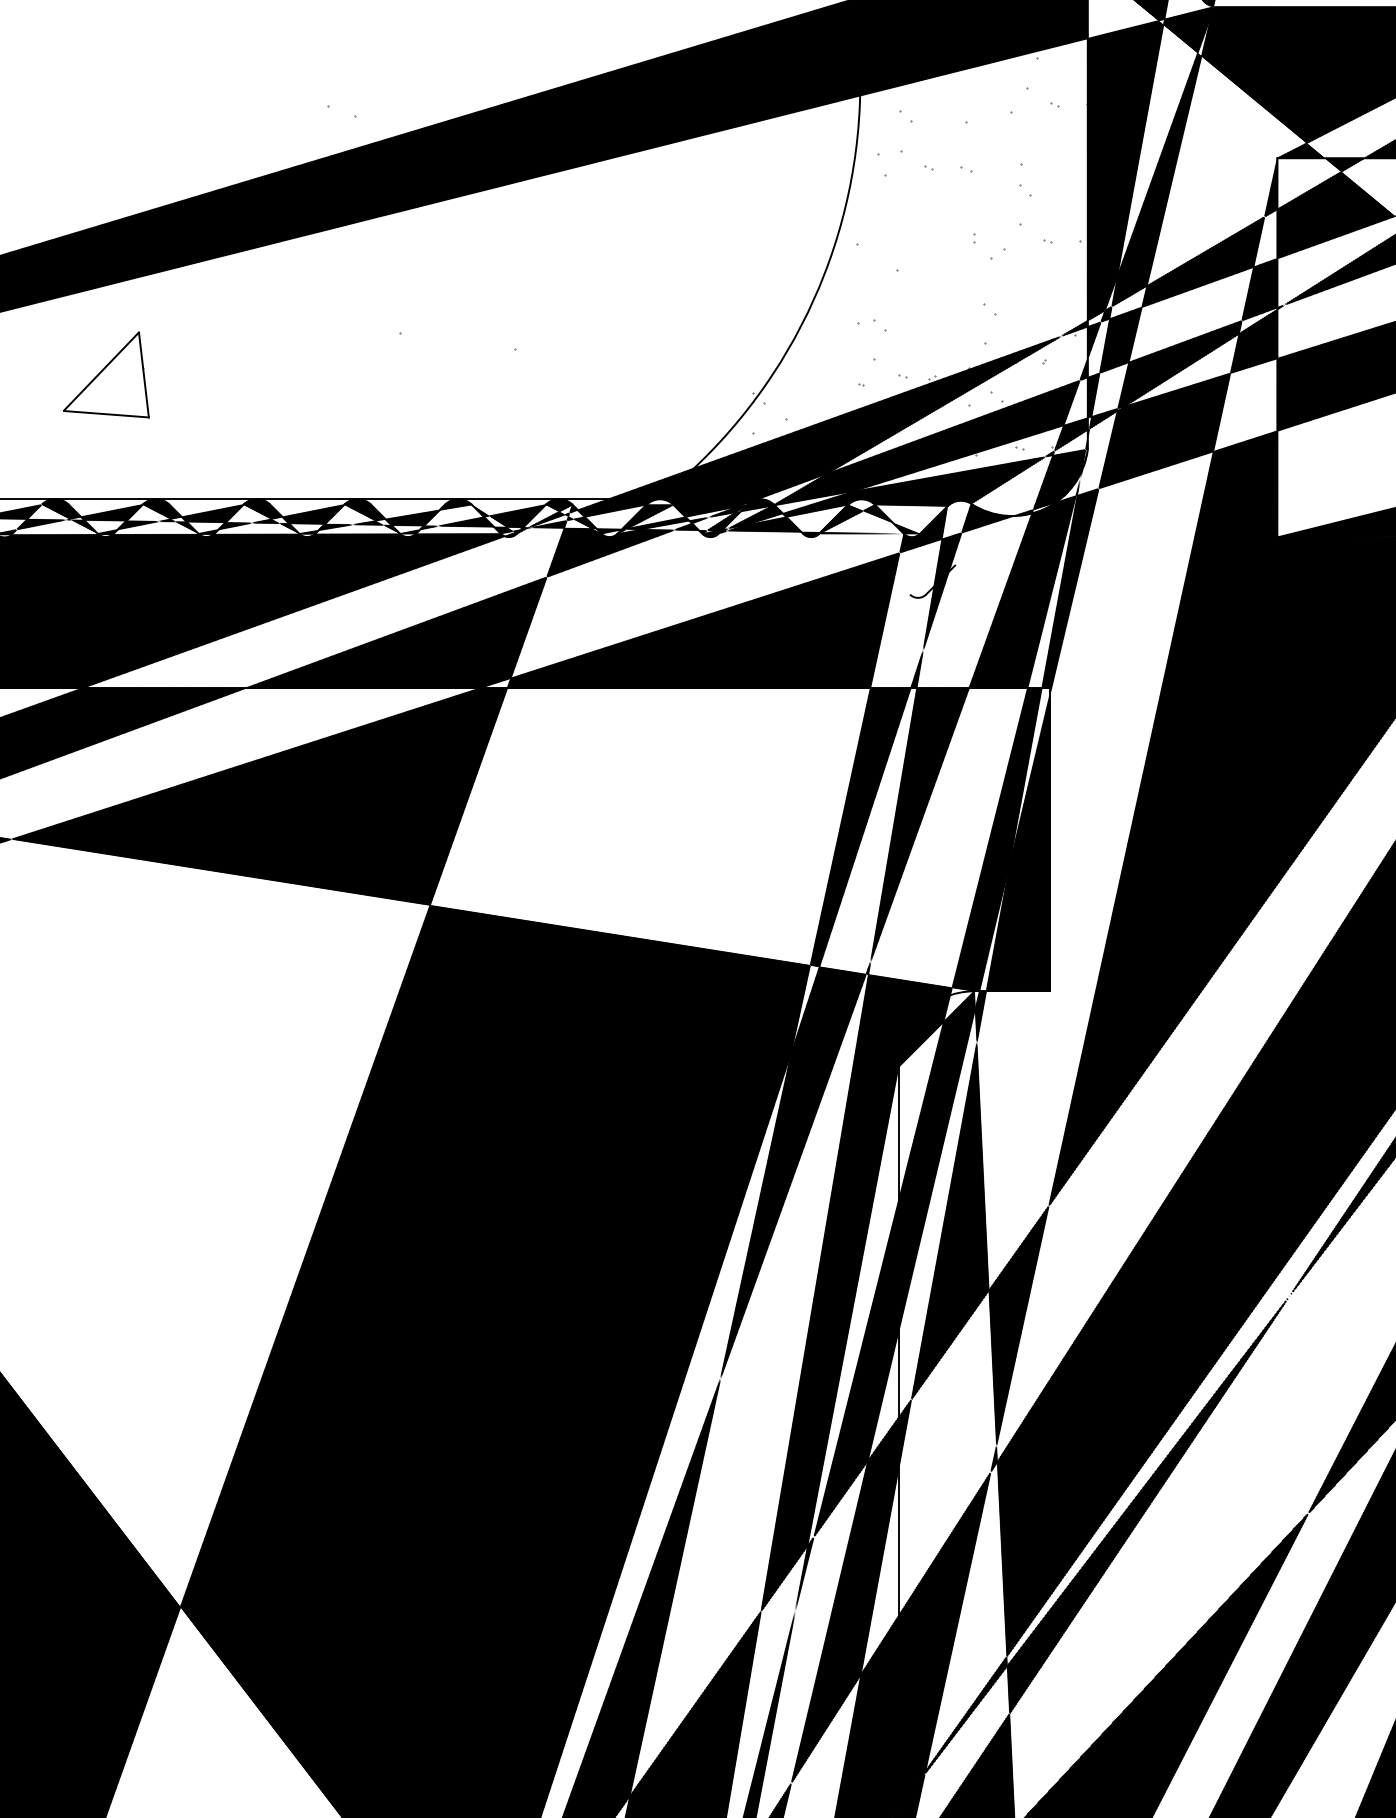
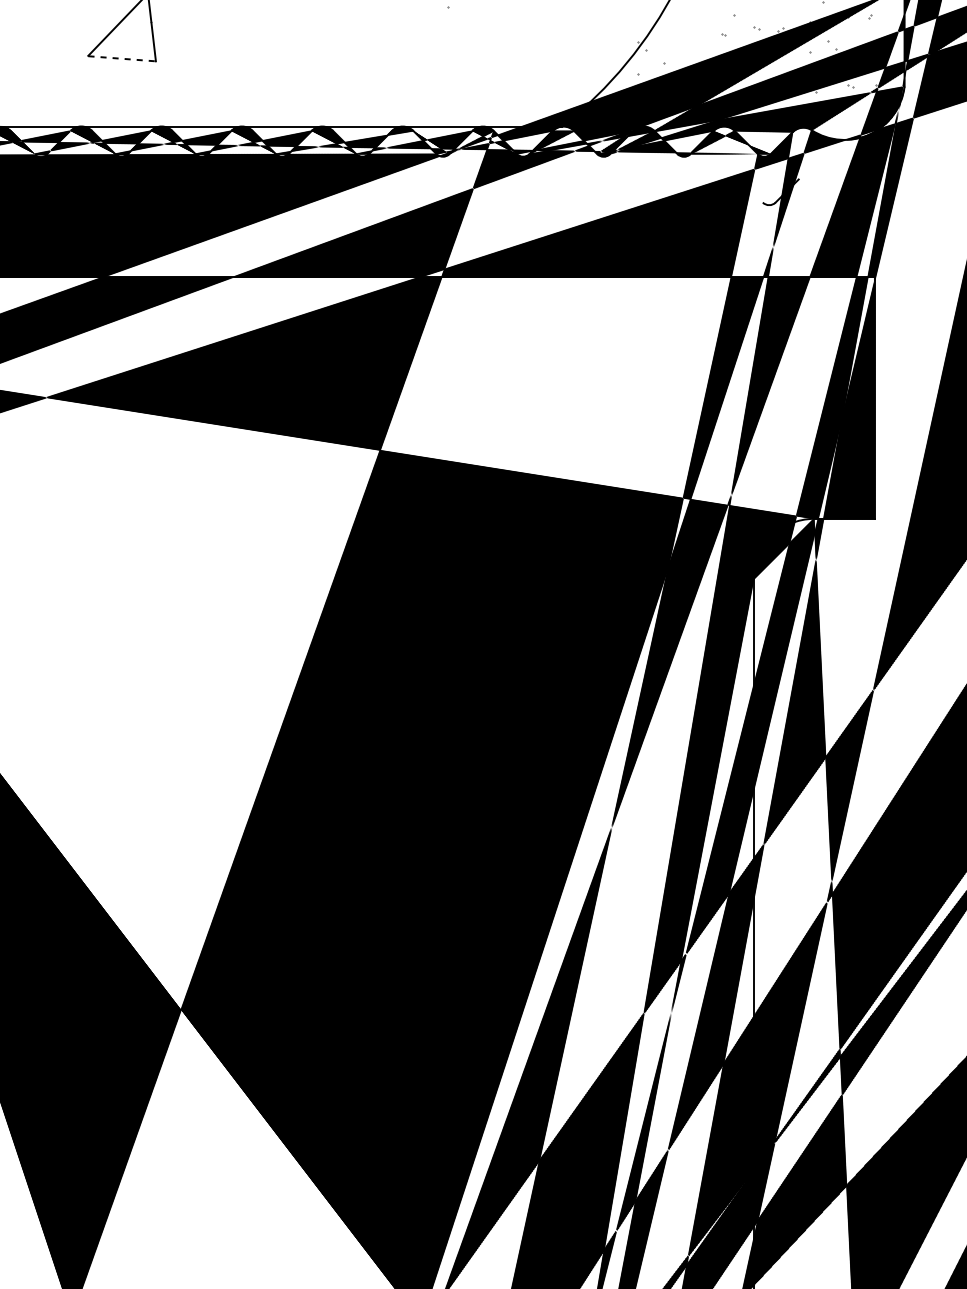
line: (107, 414) -> (122, 58), solid -> dashed

